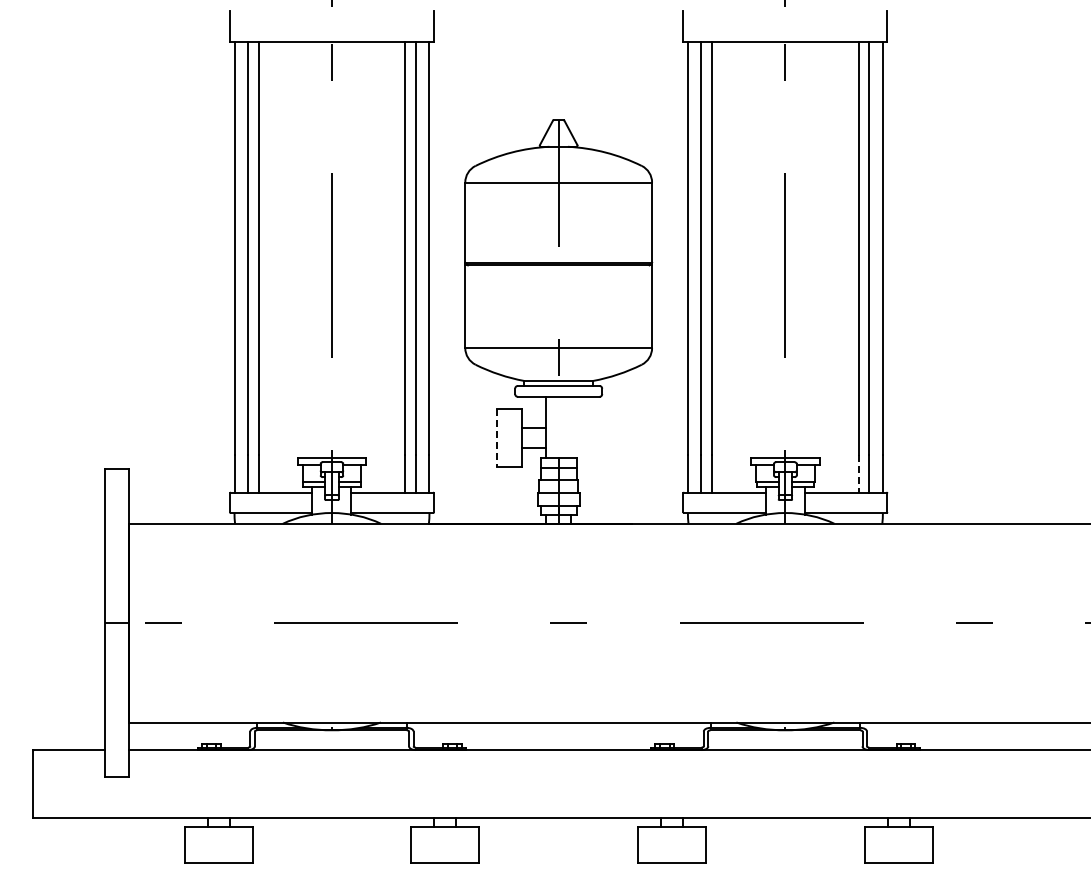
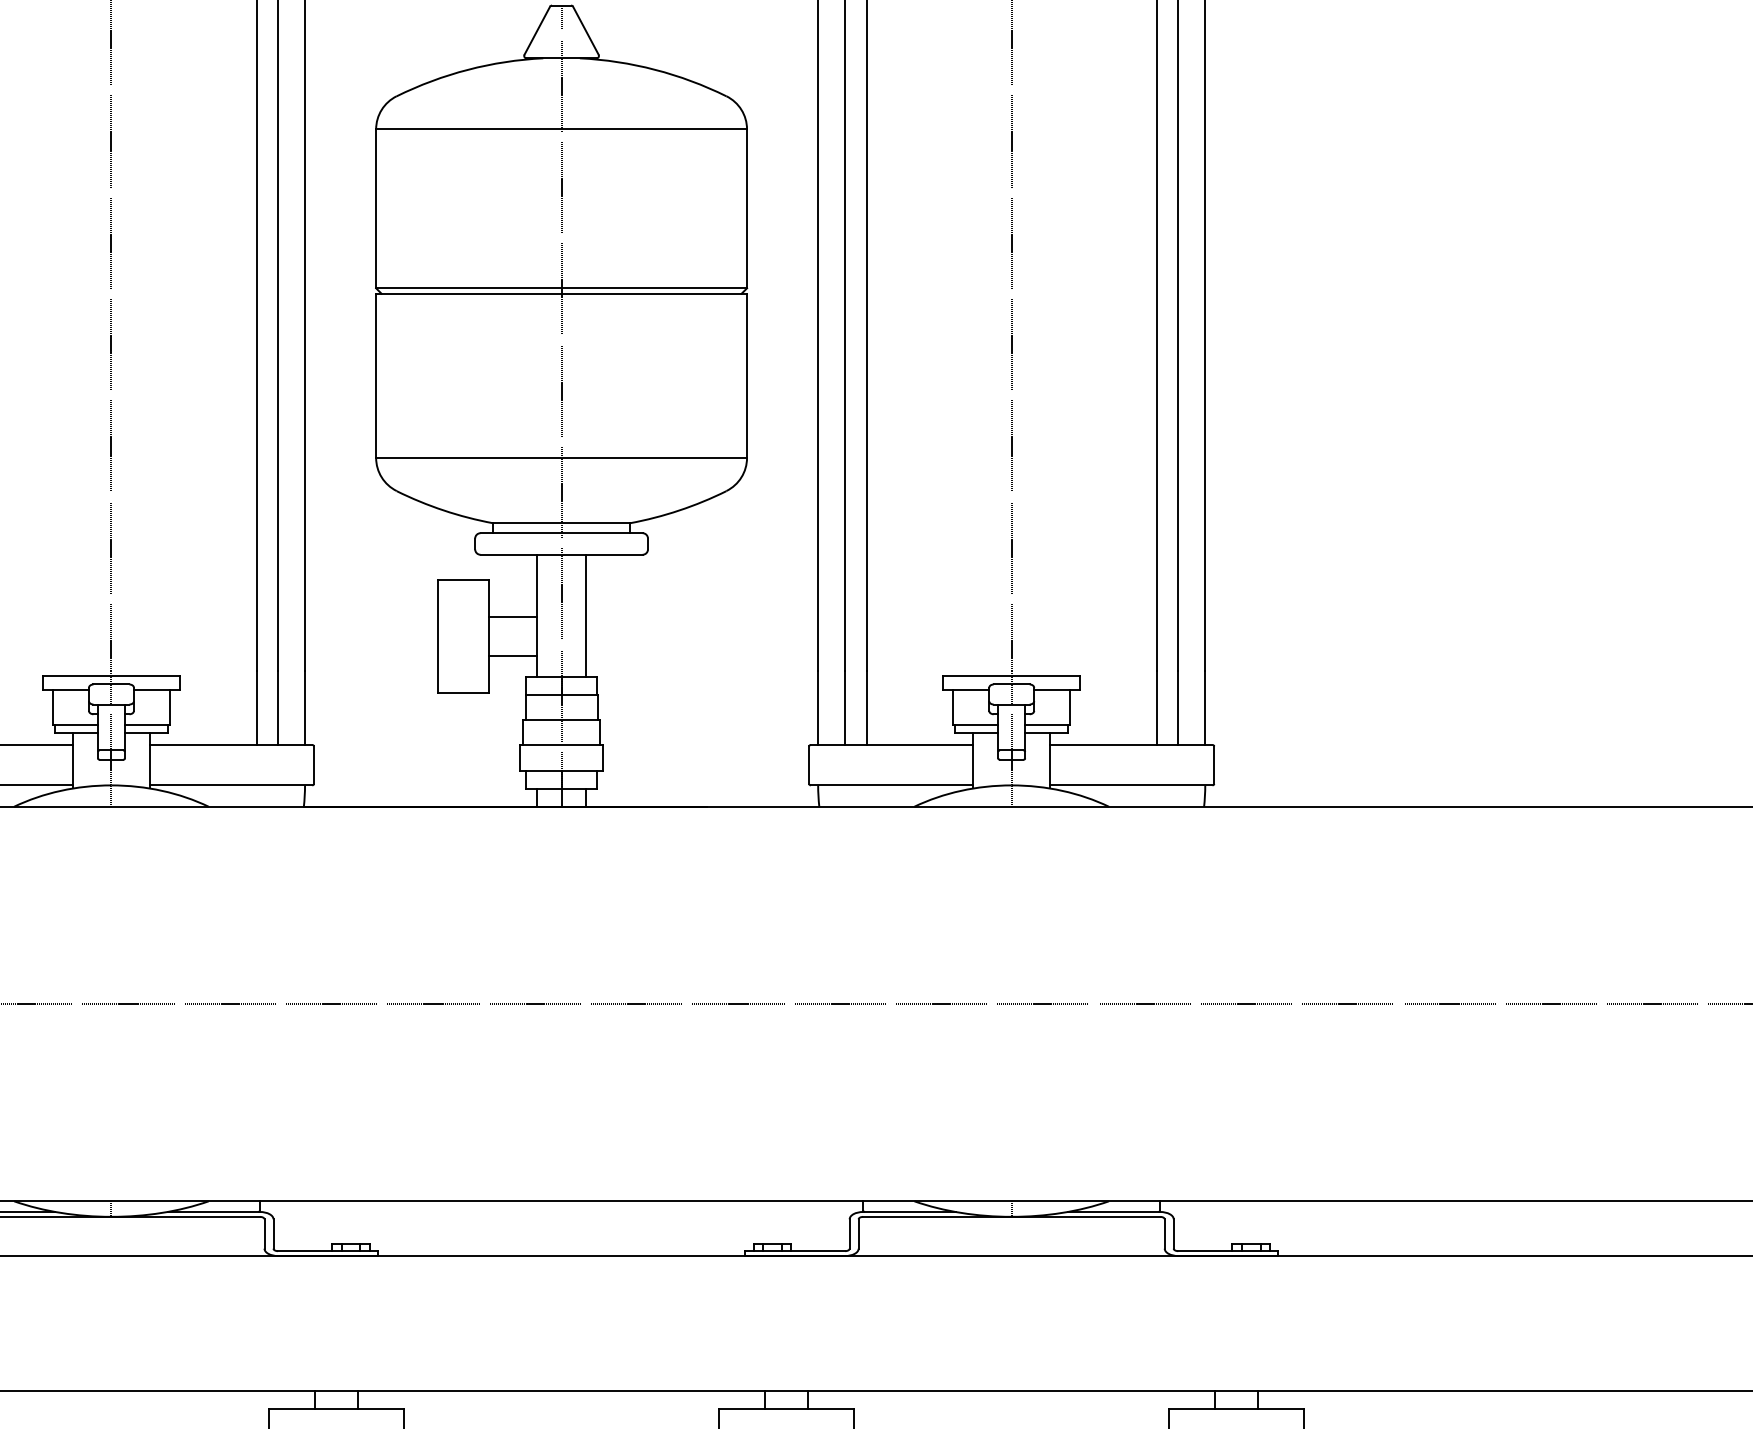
line: (570, 427) -> (585, 615), added
line: (496, 438) -> (438, 637), dashed -> solid
line: (858, 473) -> (1156, 706), dashed -> solid

